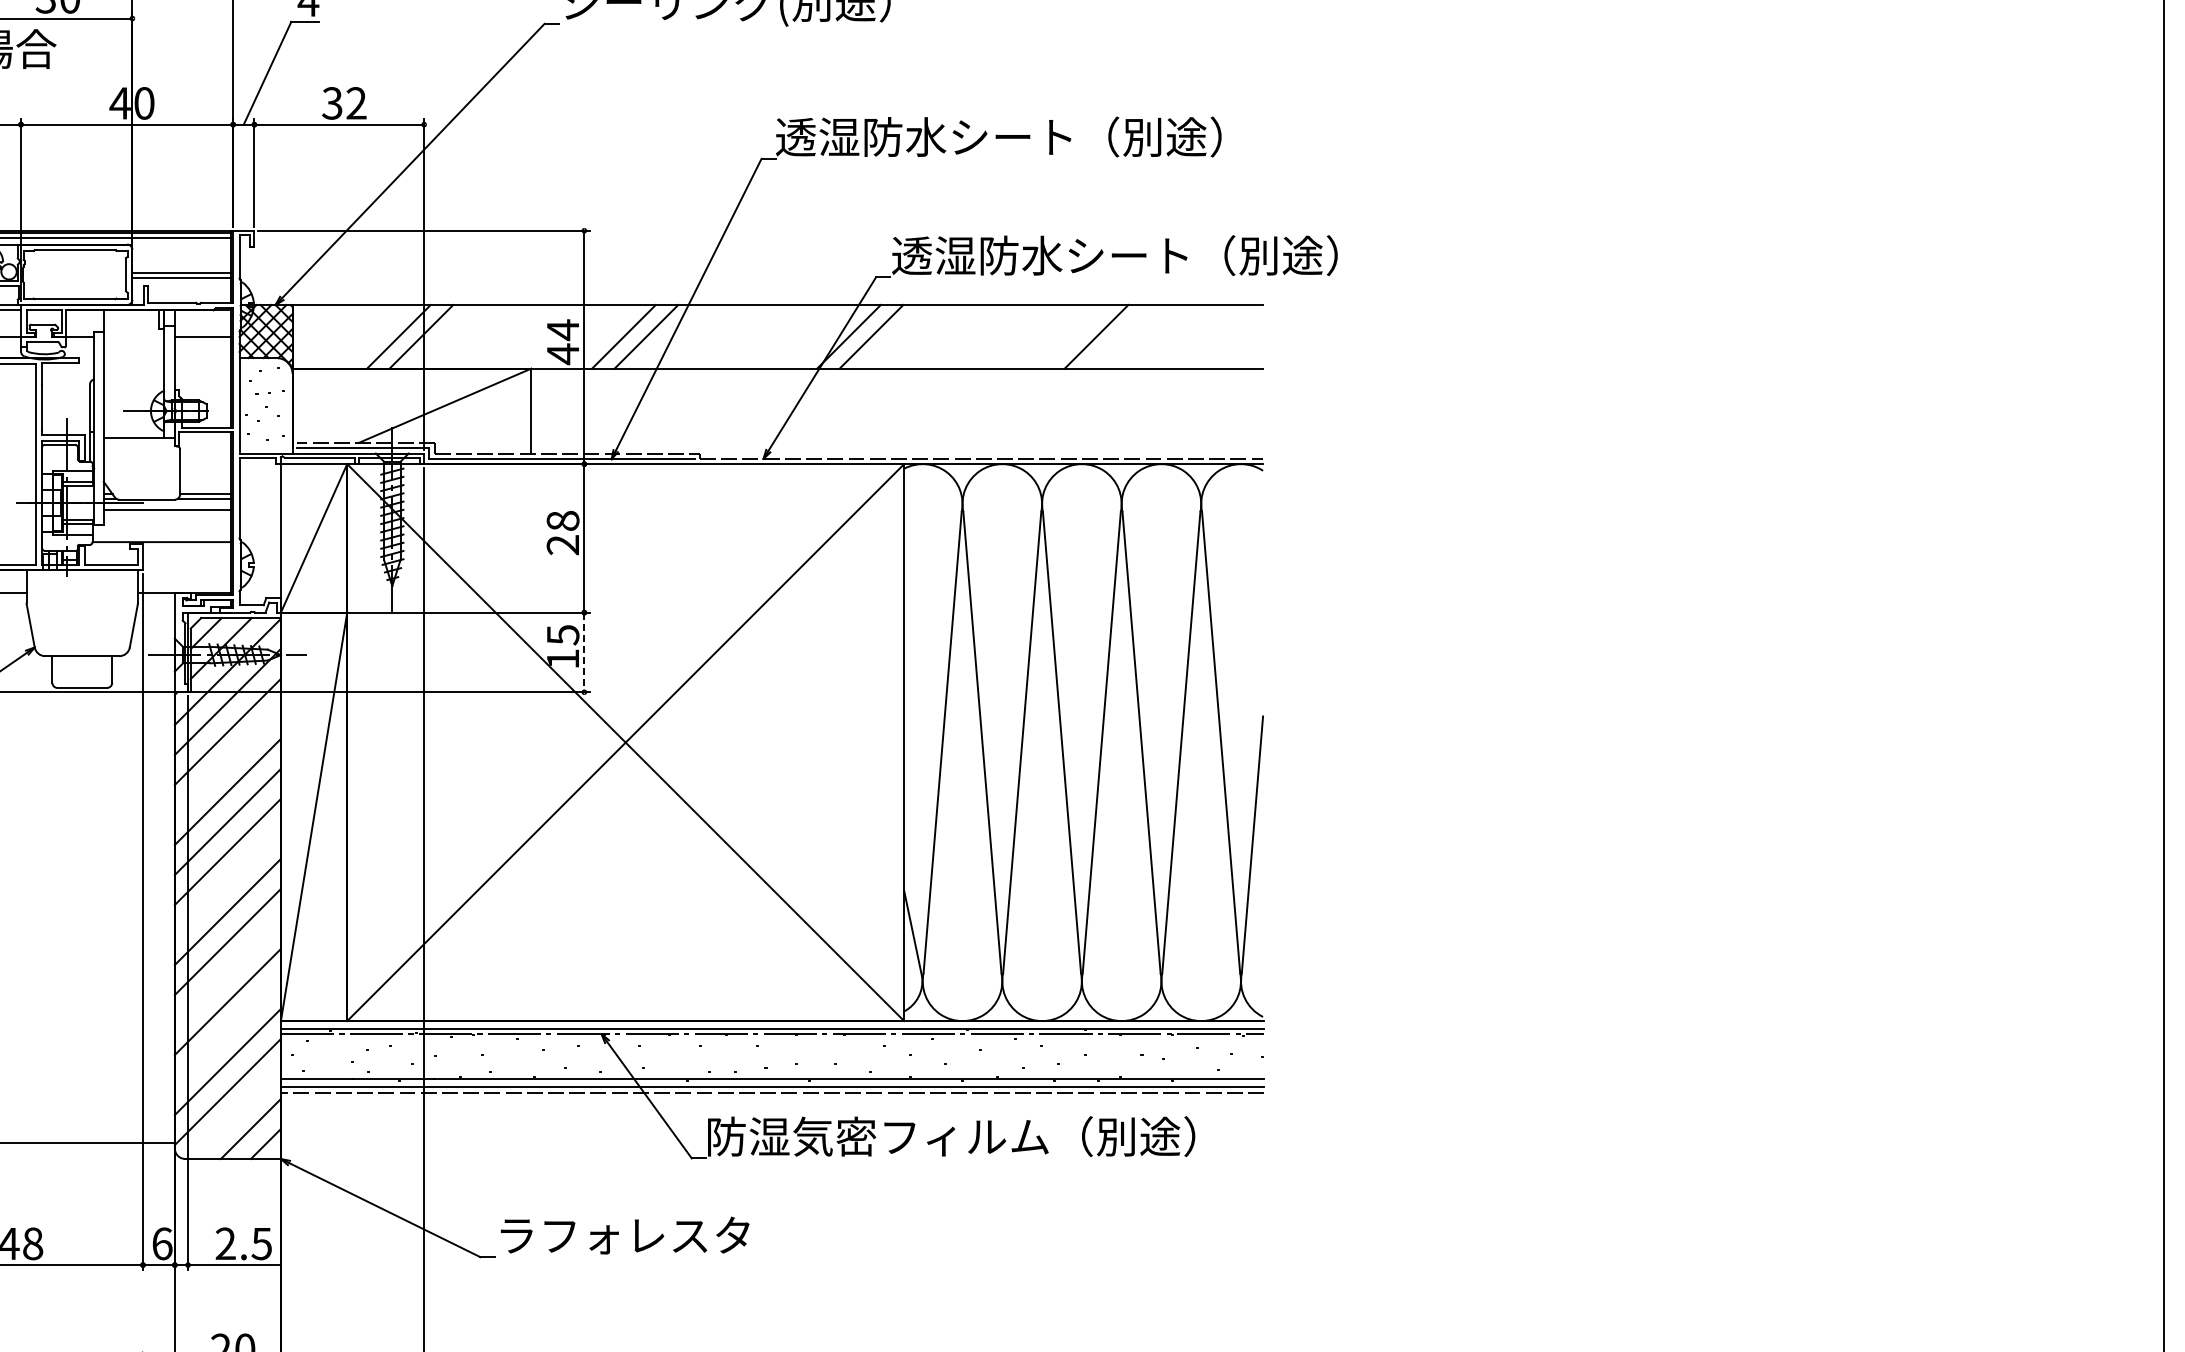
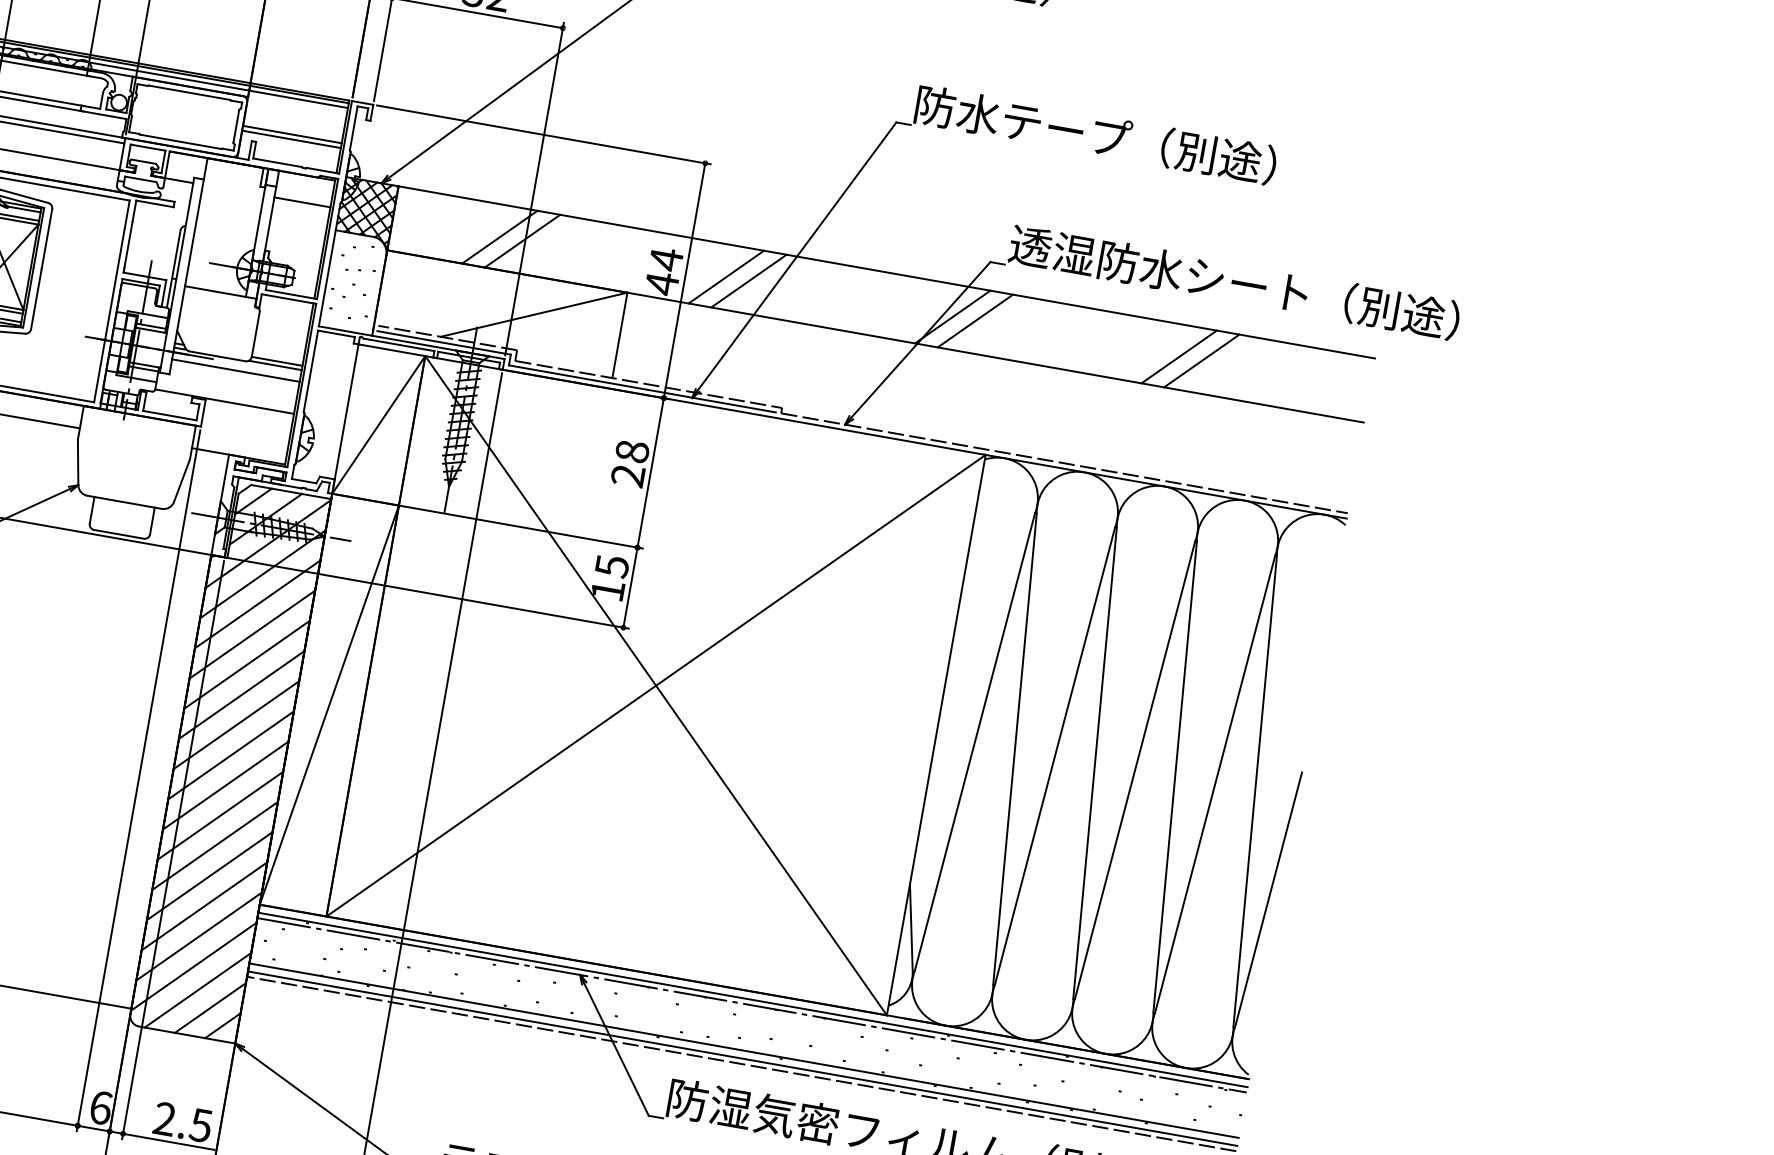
text: (998, 136) -> (1138, 141), 透湿防水シート（別途） -> 防水テープ（別途）
line: (1073, 336) -> (1178, 356), added
line: (584, 652) -> (630, 587), dashed -> solid
line: (227, 761) -> (252, 634), added
line: (227, 881) -> (230, 754), added
line: (227, 971) -> (214, 845), added
line: (227, 1031) -> (204, 905), added
line: (235, 1113) -> (197, 989), added

